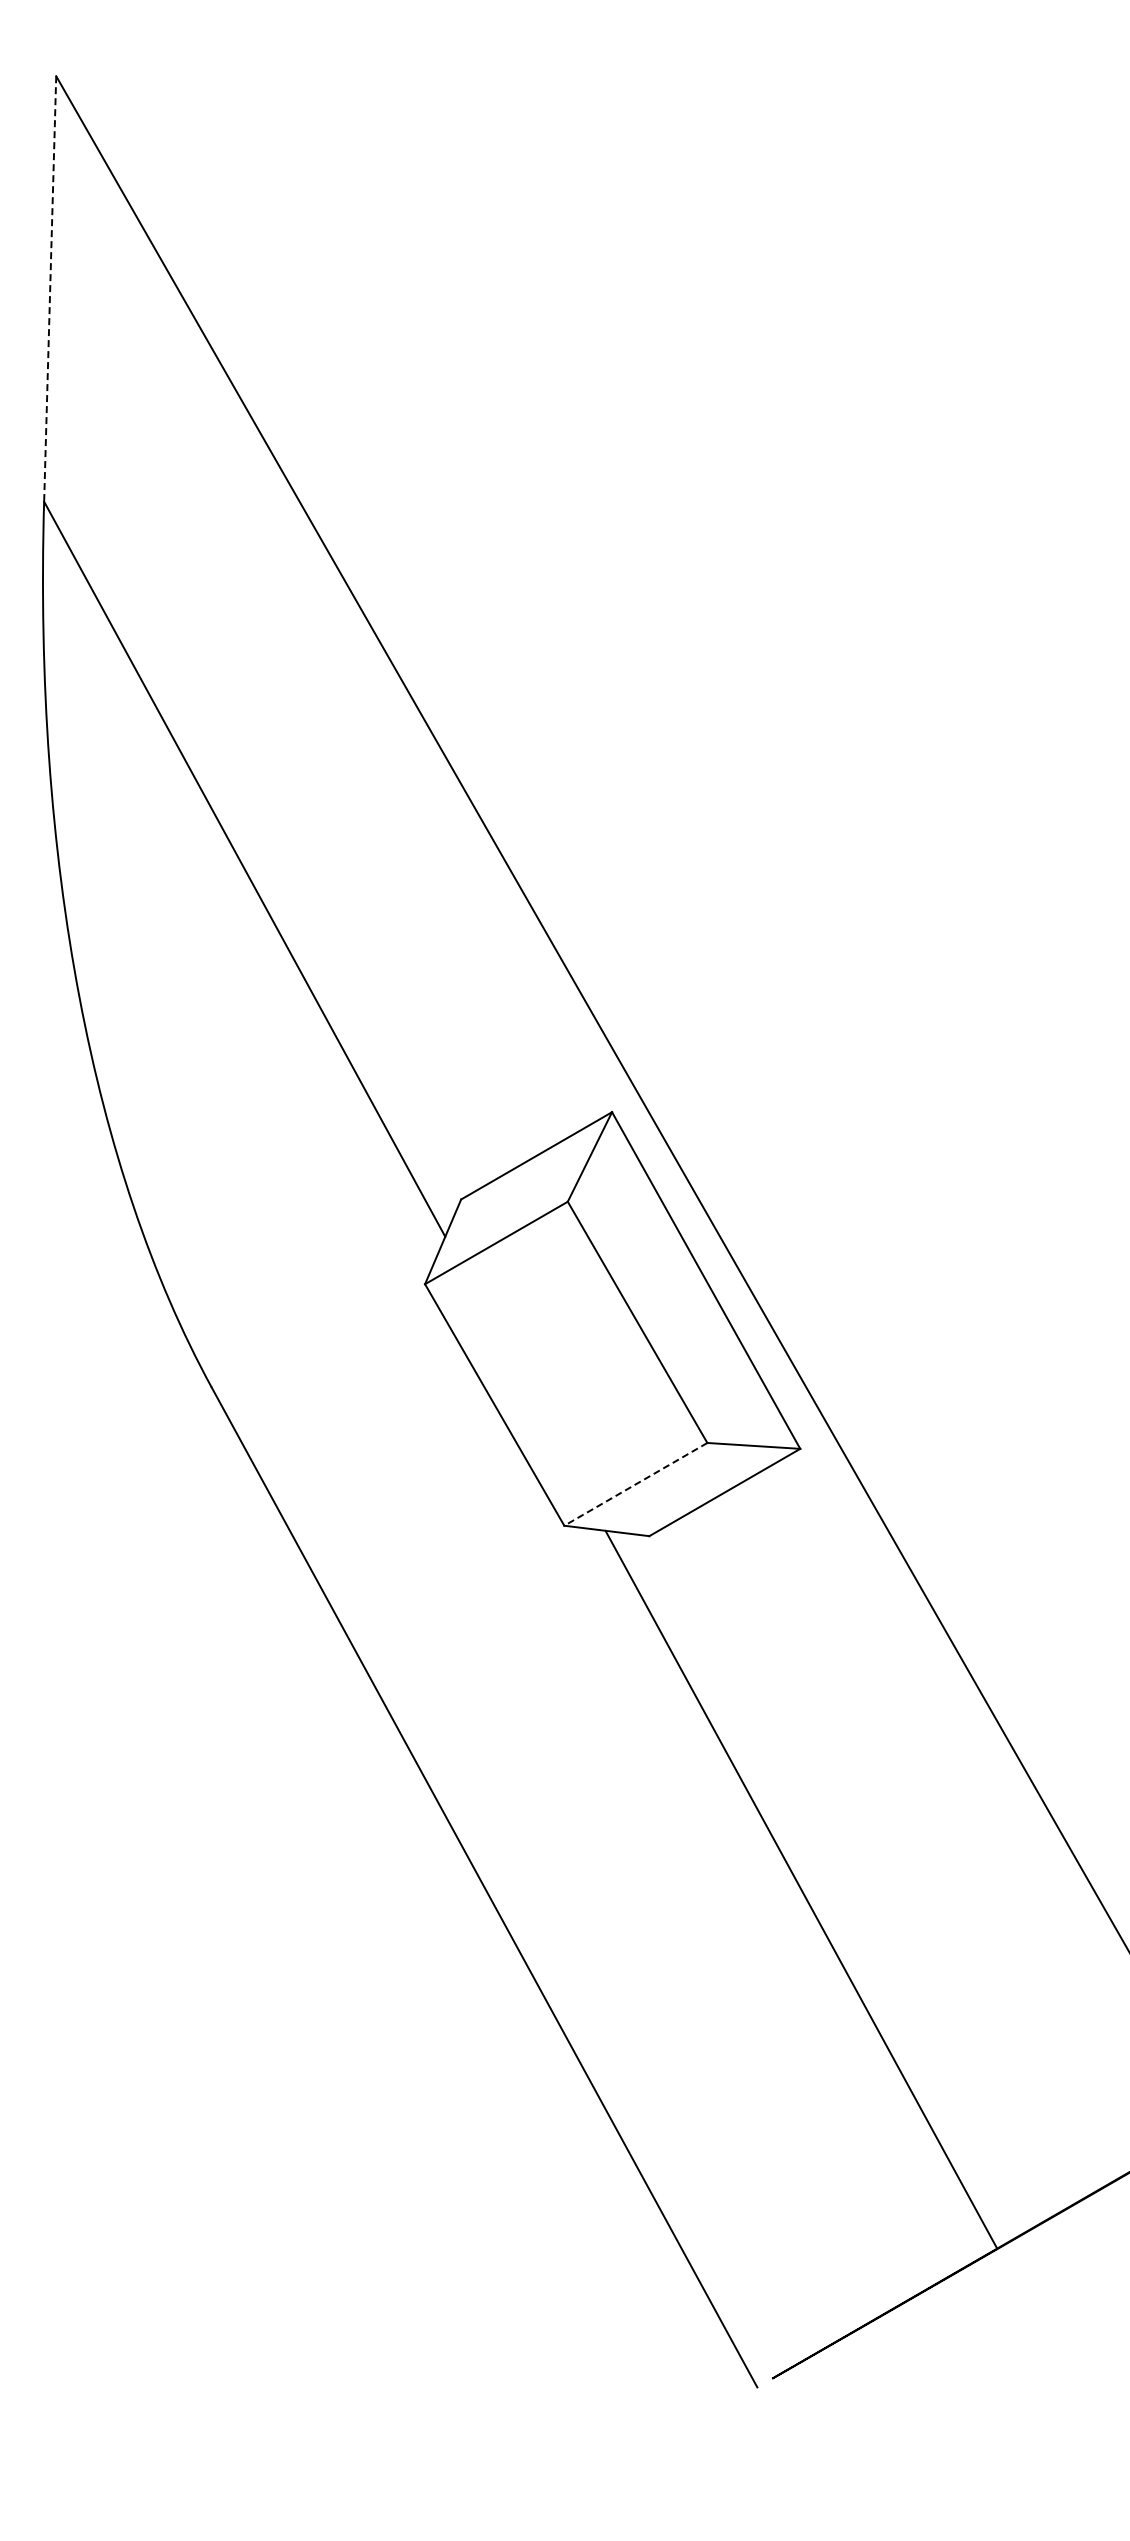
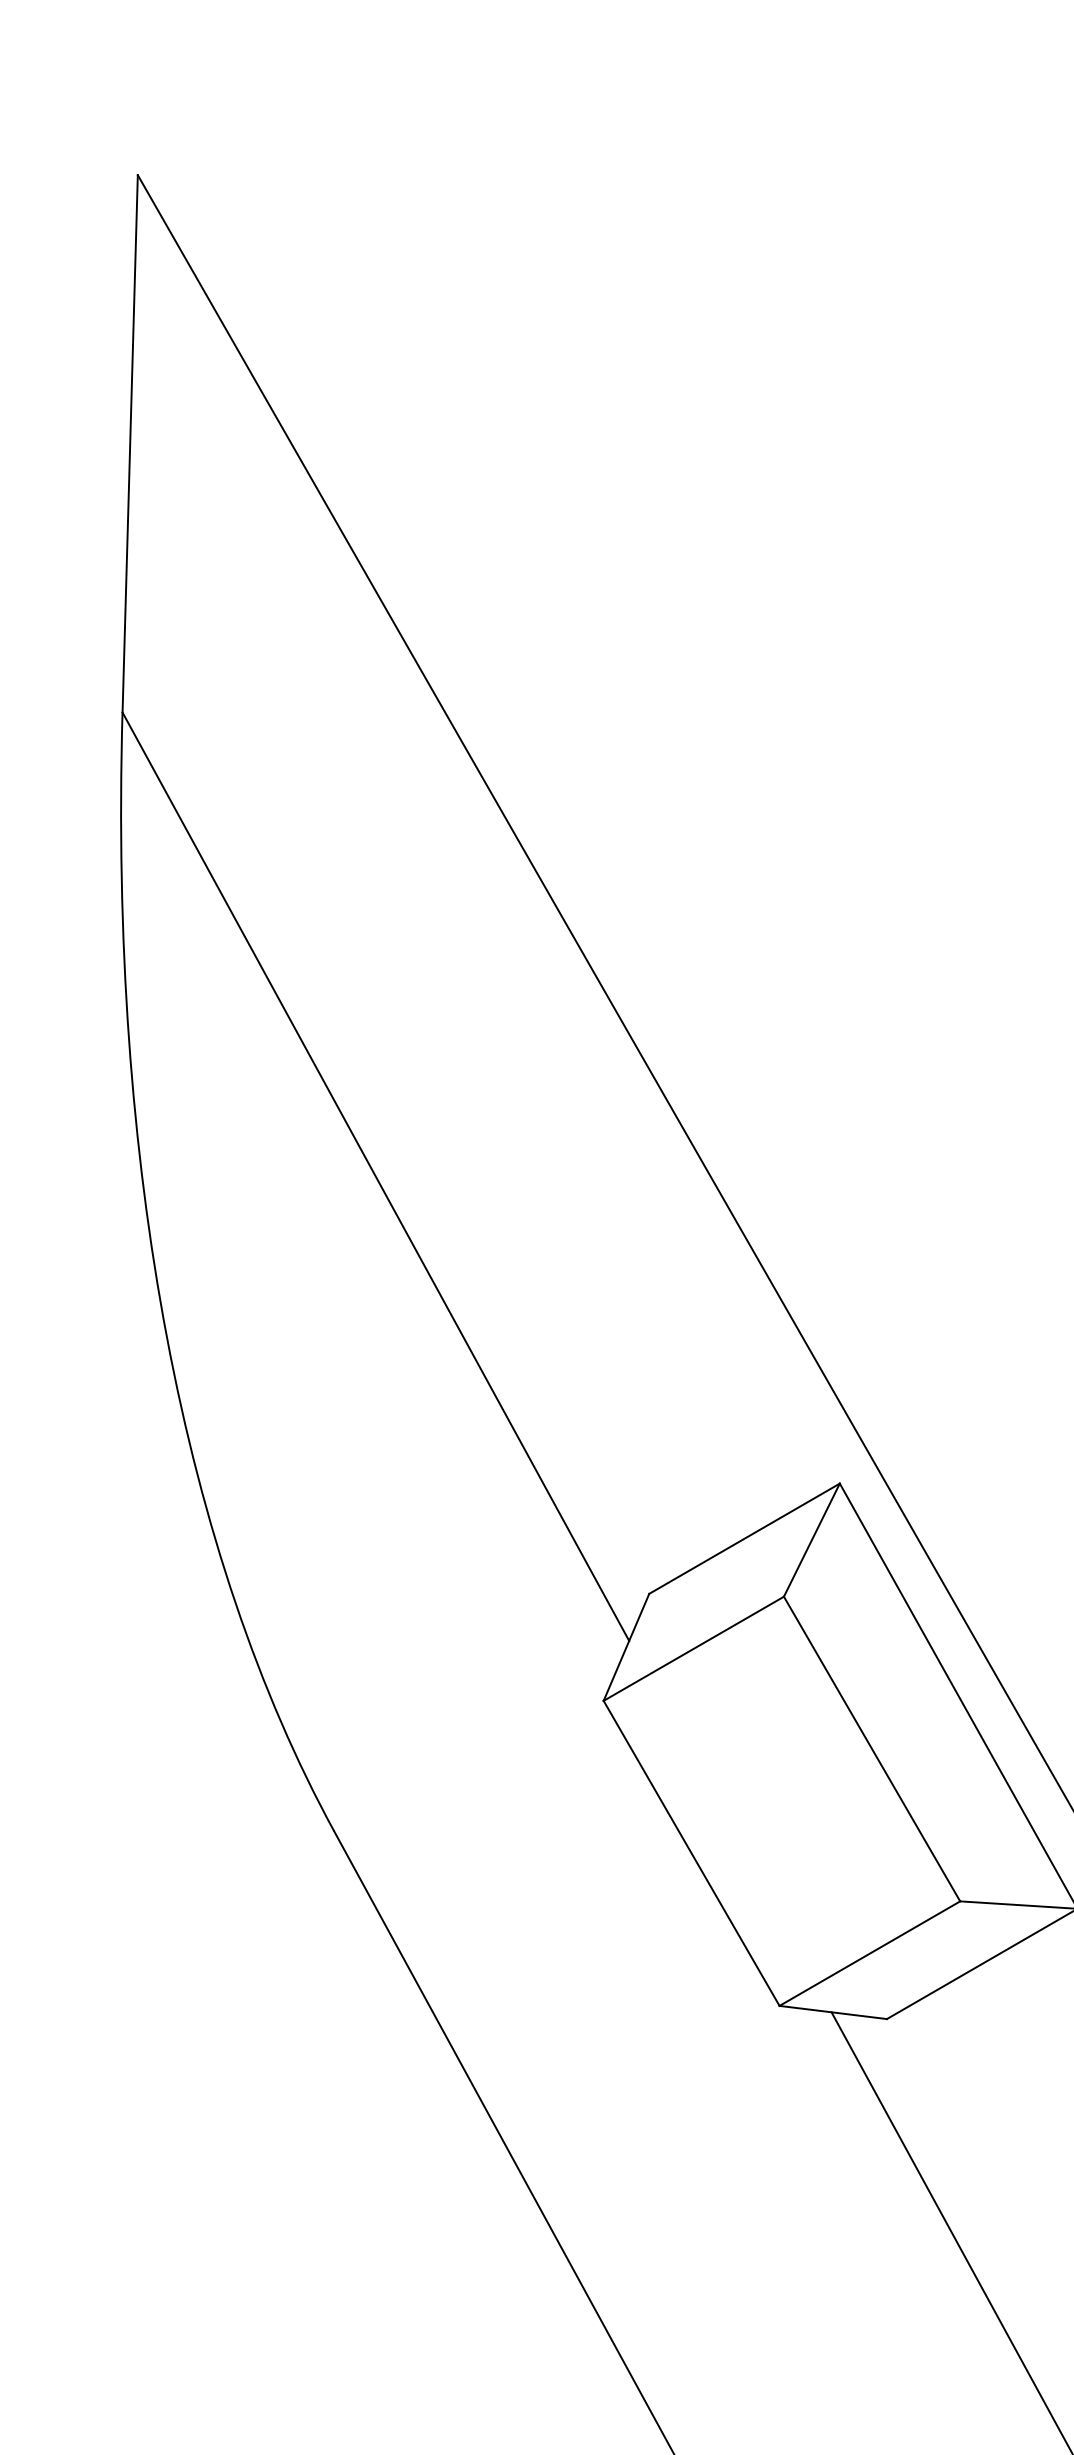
line: (50, 288) -> (130, 443), dashed -> solid
line: (635, 1484) -> (869, 1953), dashed -> solid

